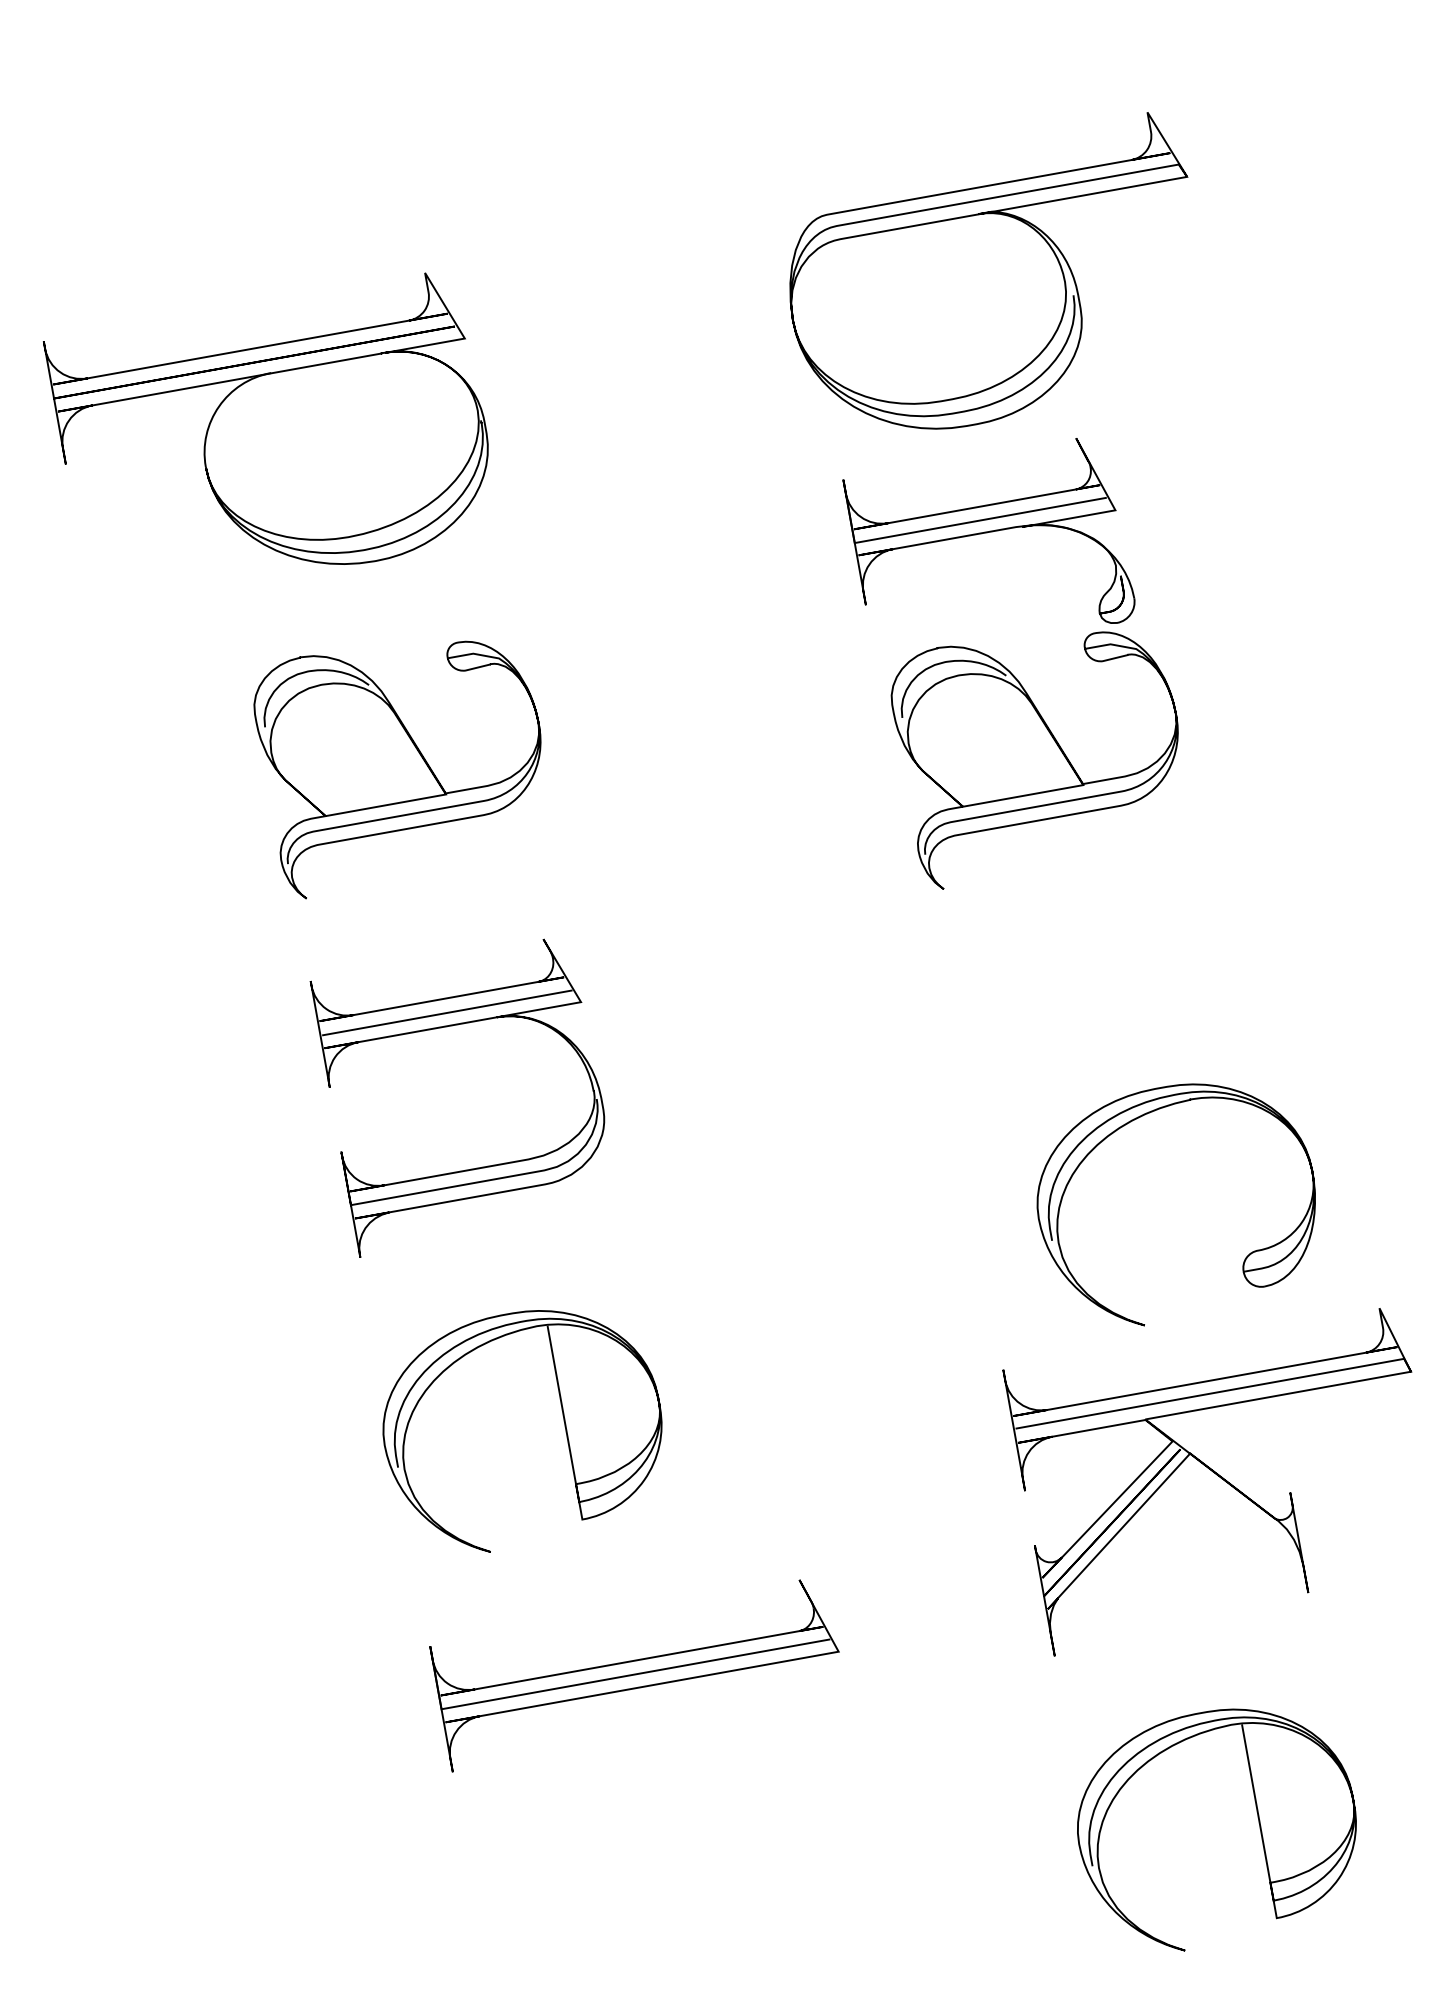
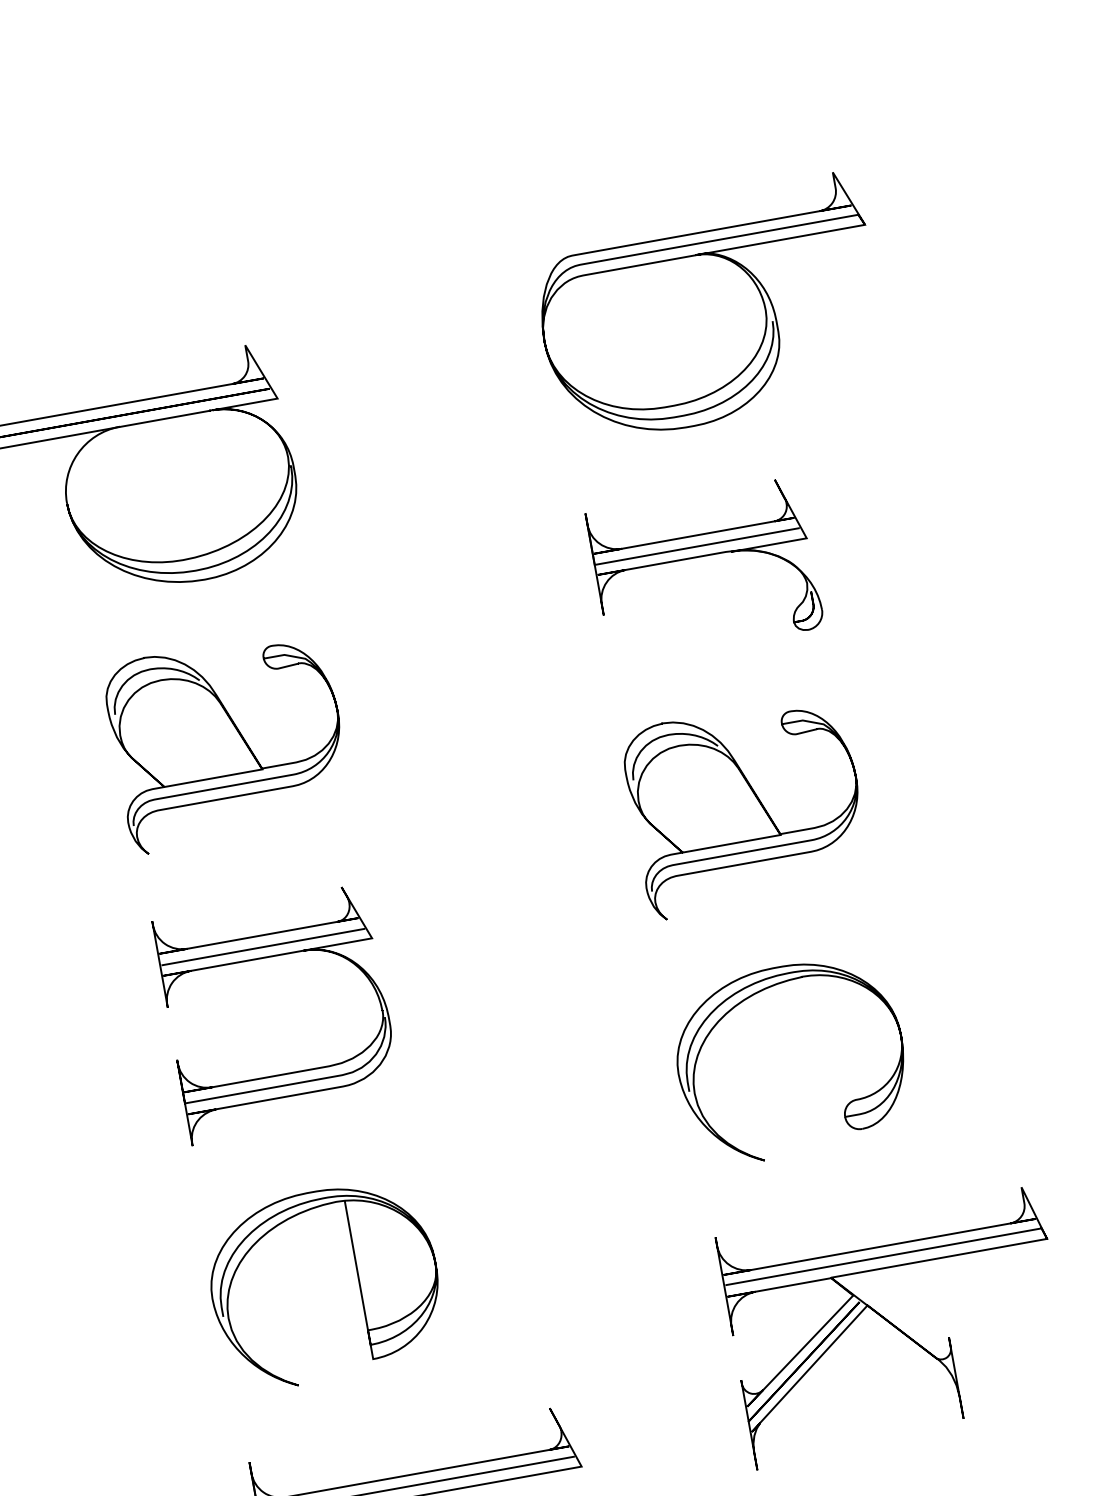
curve: (979, 215) -> (696, 256), moved
part: (1034, 760) -> (740, 814), moved
part: (1245, 1257) -> (846, 1105), moved

